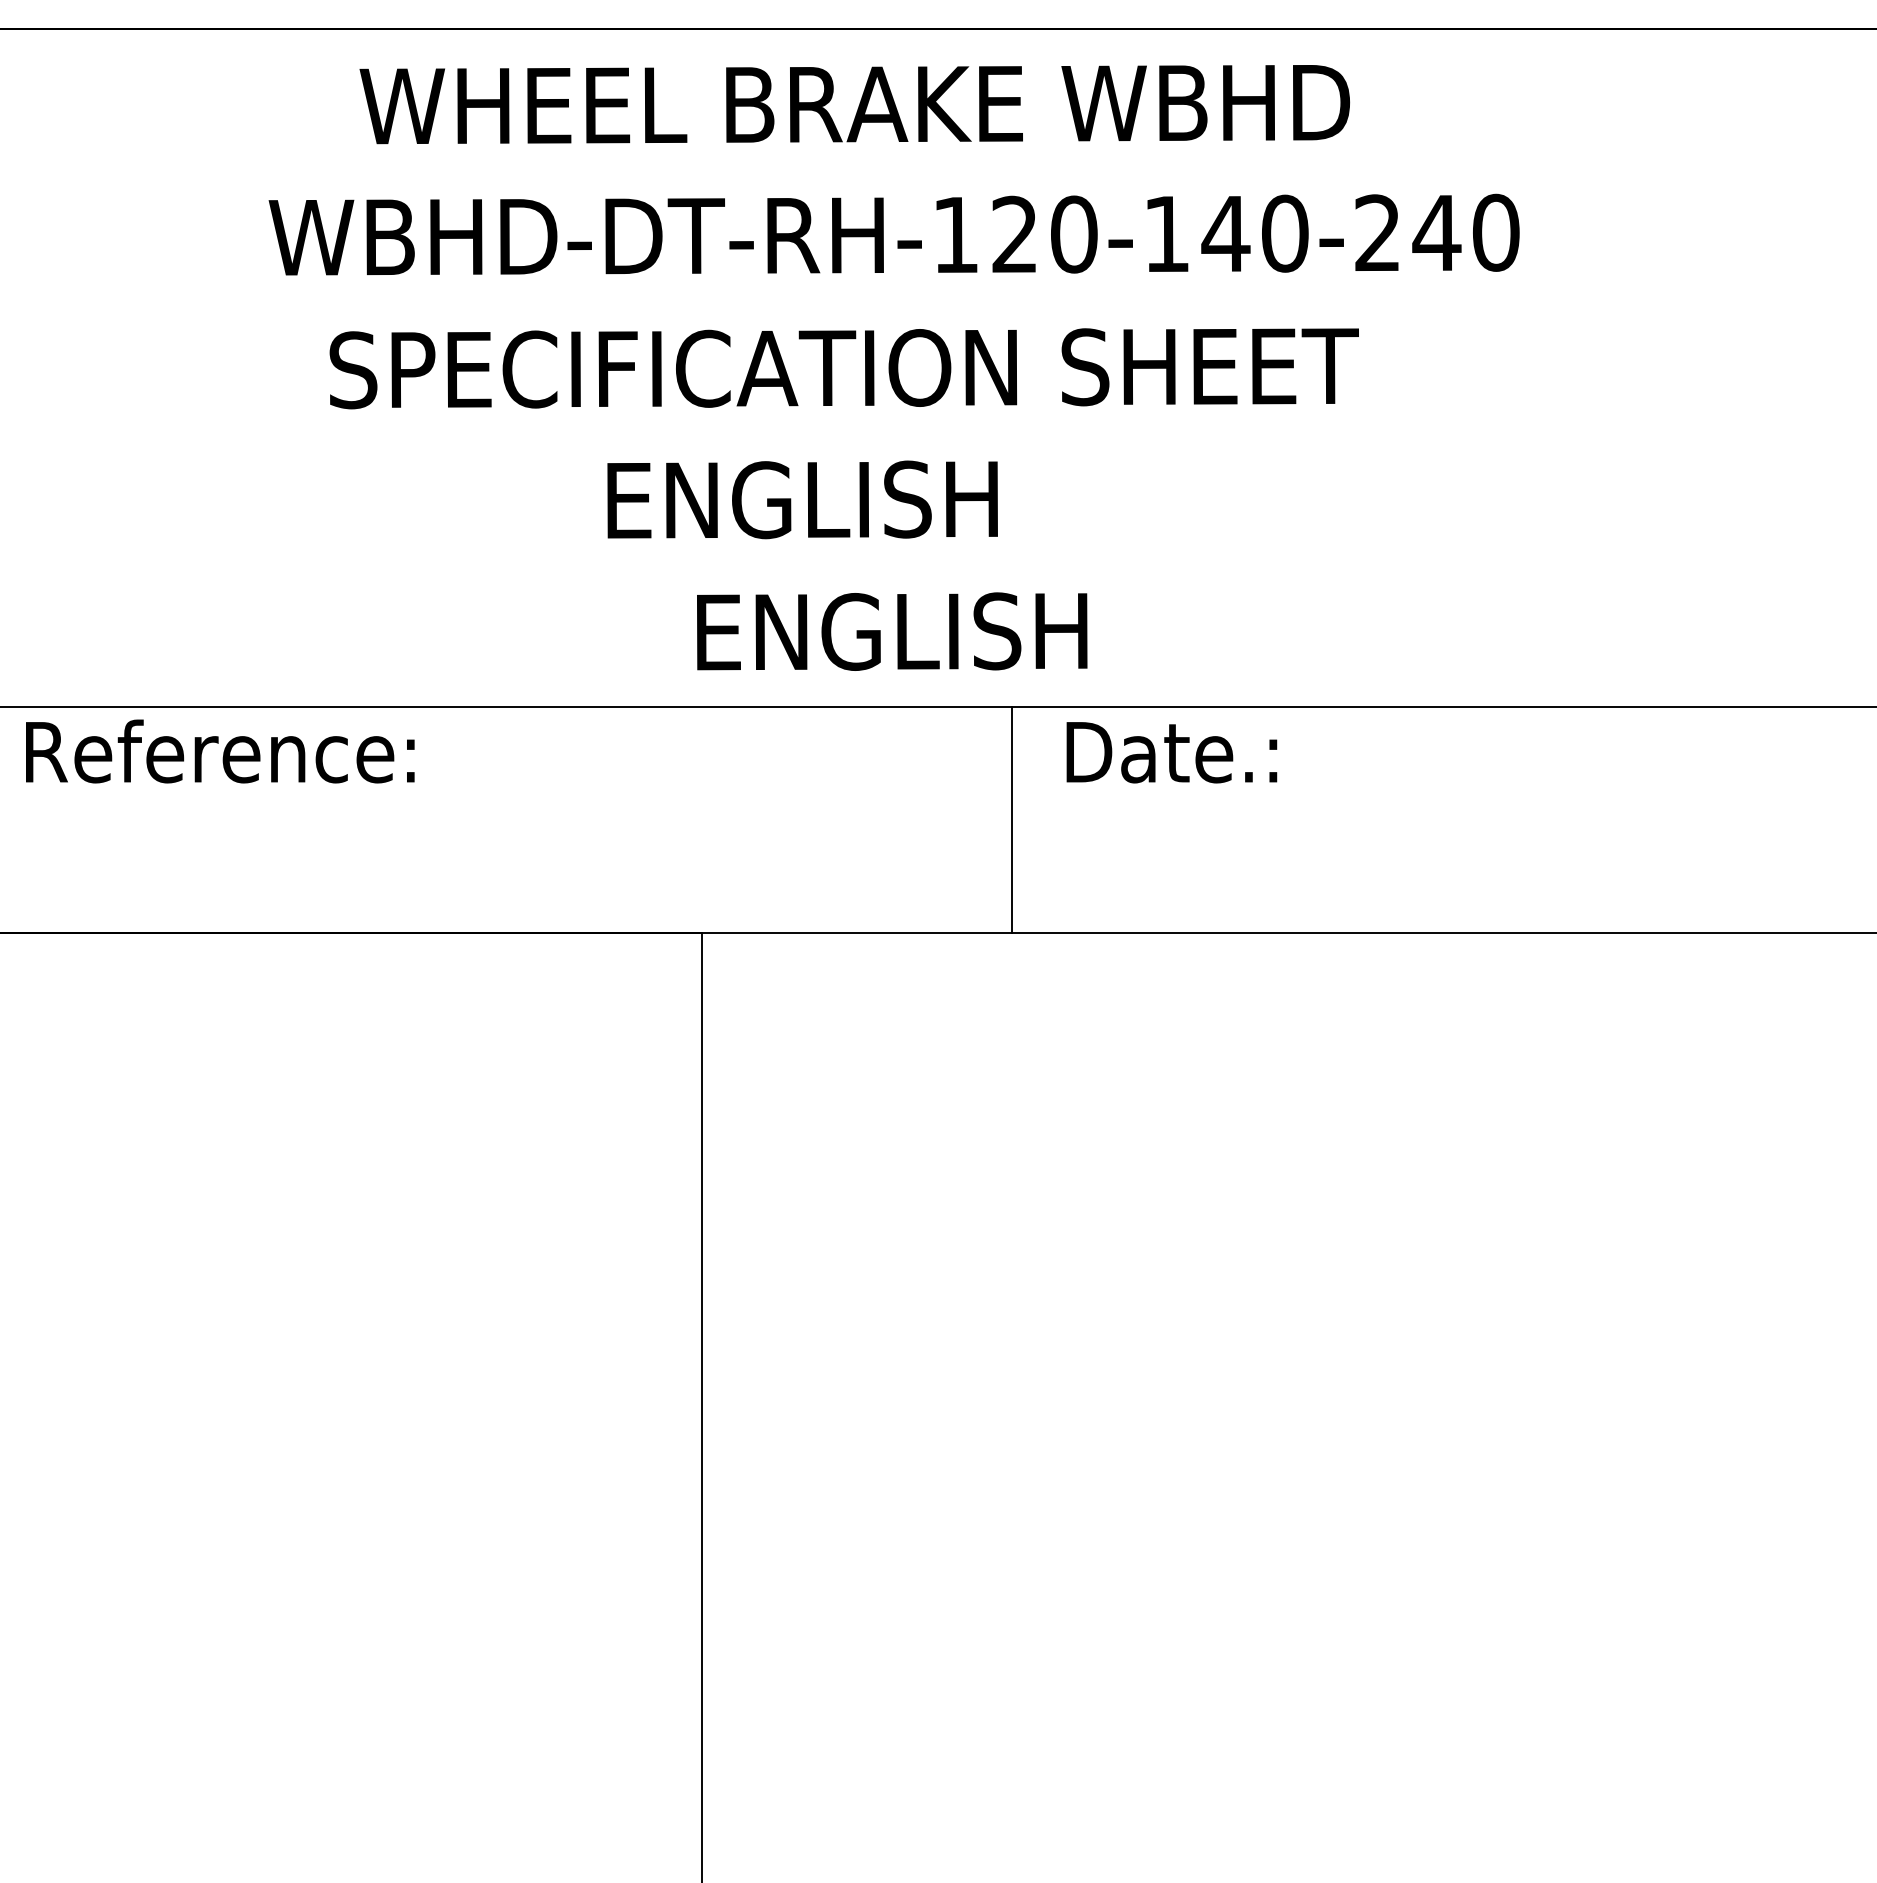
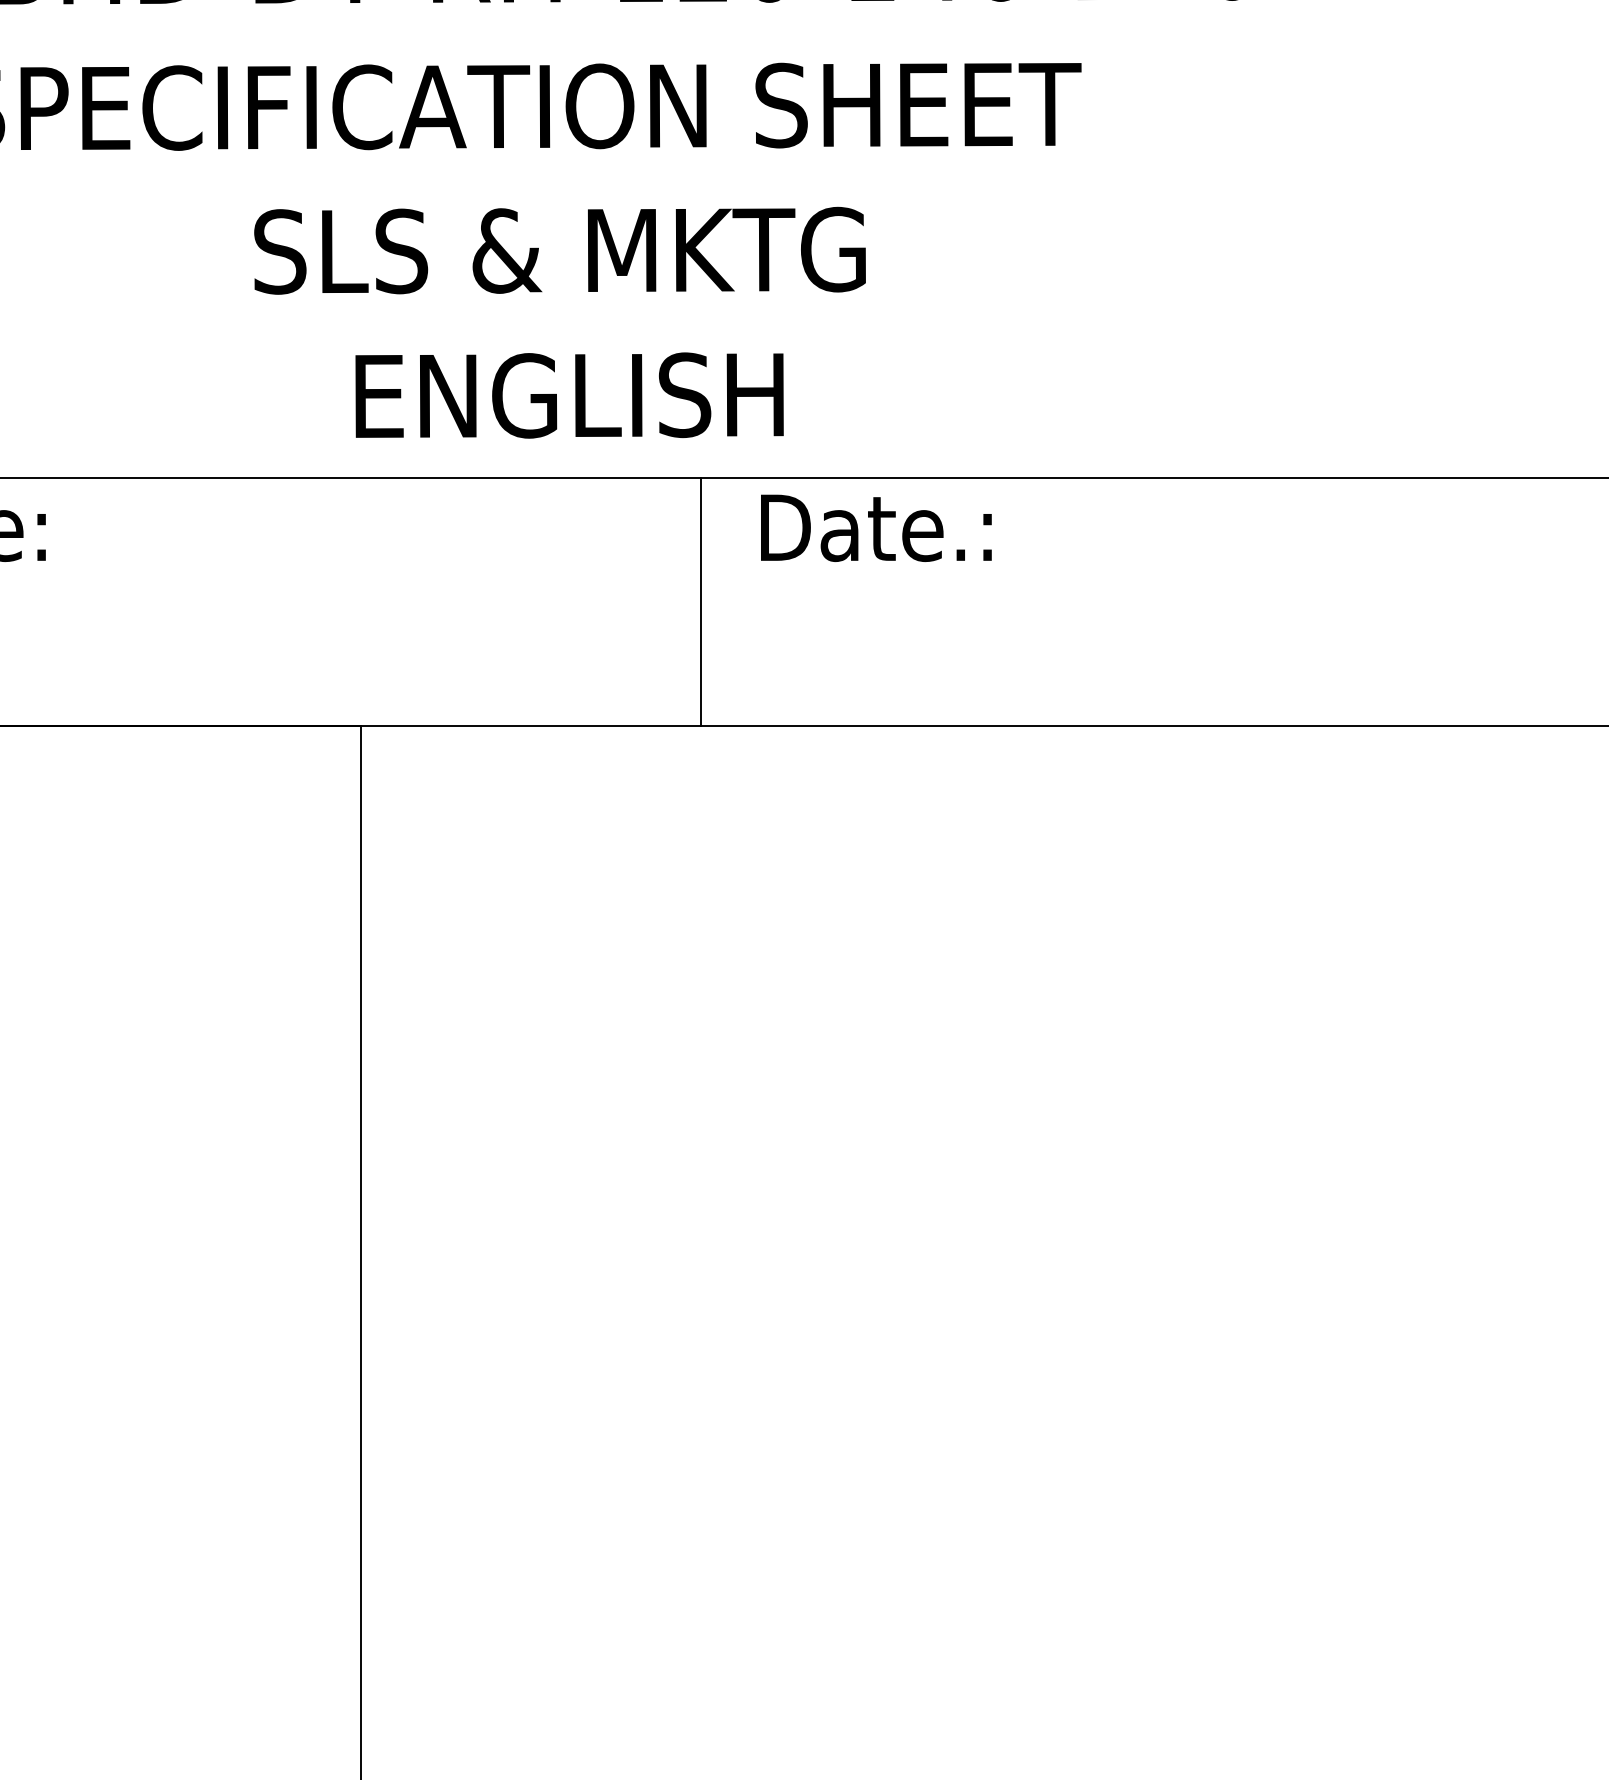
text: (883, 499) -> (560, 250), ENGLISH -> SLS & MKTG

